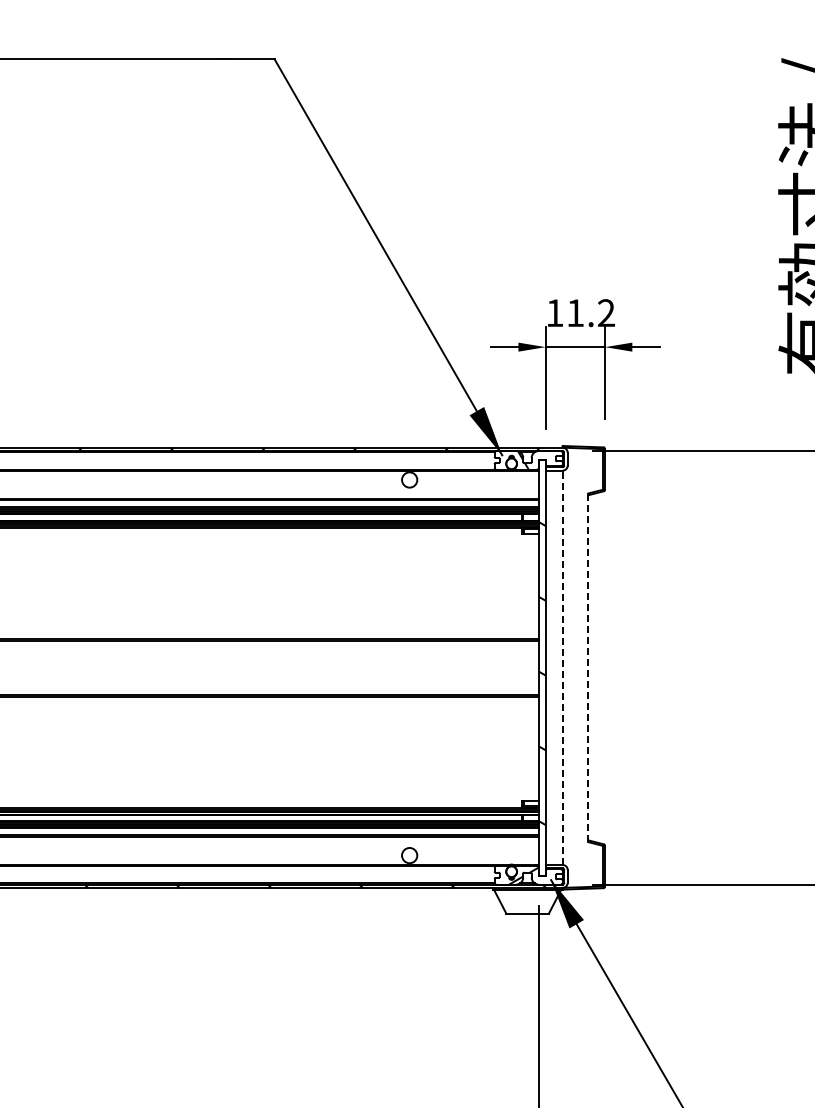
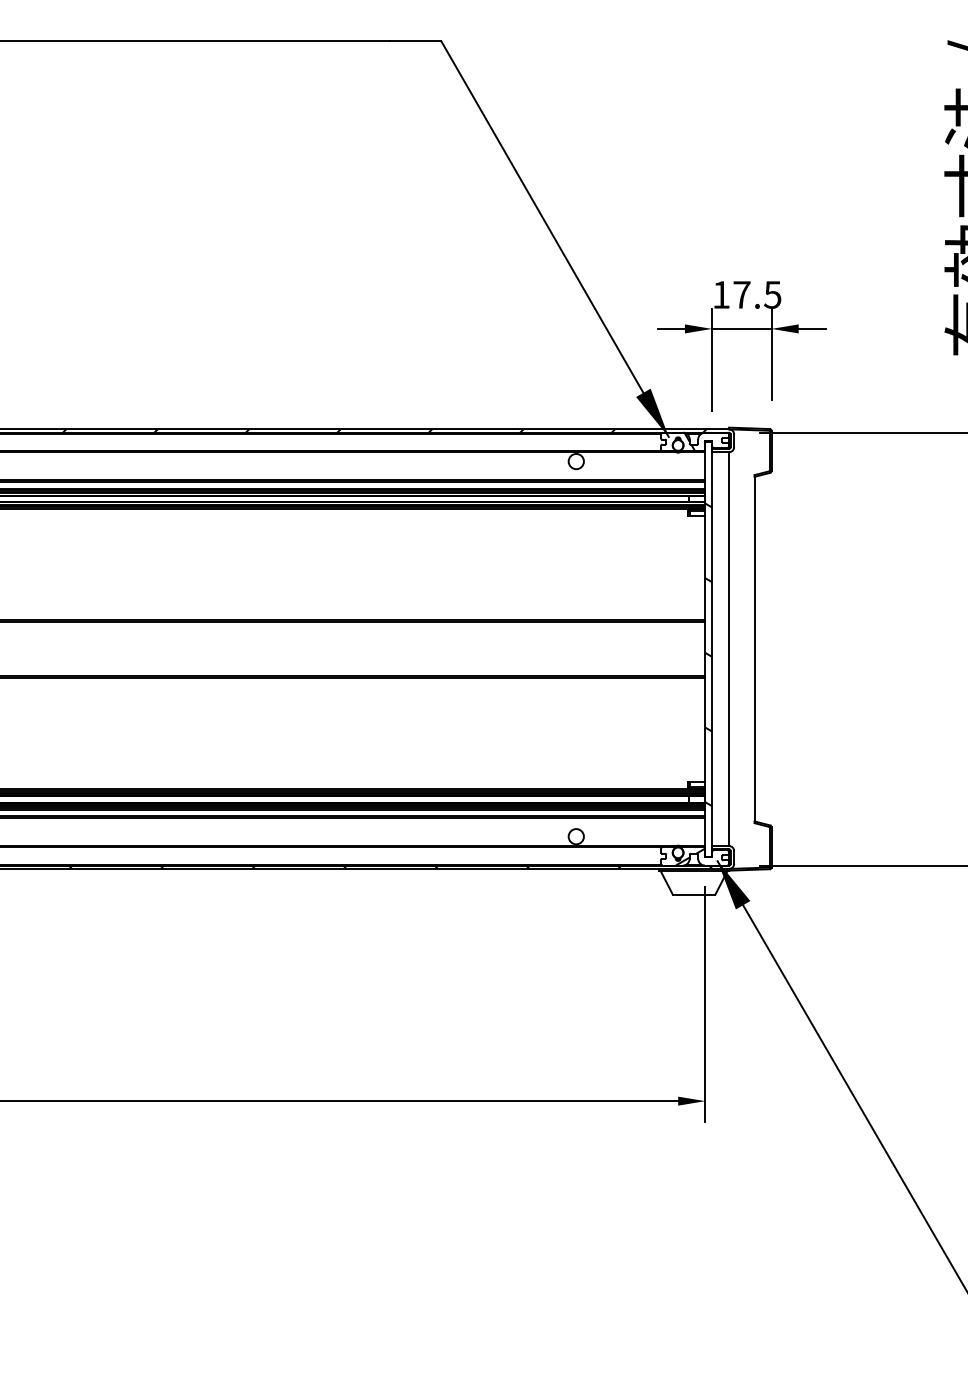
text: (591, 312) -> (757, 294), 11.2 -> 17.5
line: (563, 668) -> (729, 649), dashed -> solid
line: (588, 668) -> (754, 649), dashed -> solid

